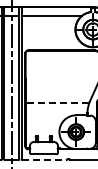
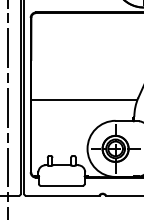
line: (57, 102) -> (84, 99), dashed -> solid
line: (45, 160) -> (64, 196), dashed -> solid

